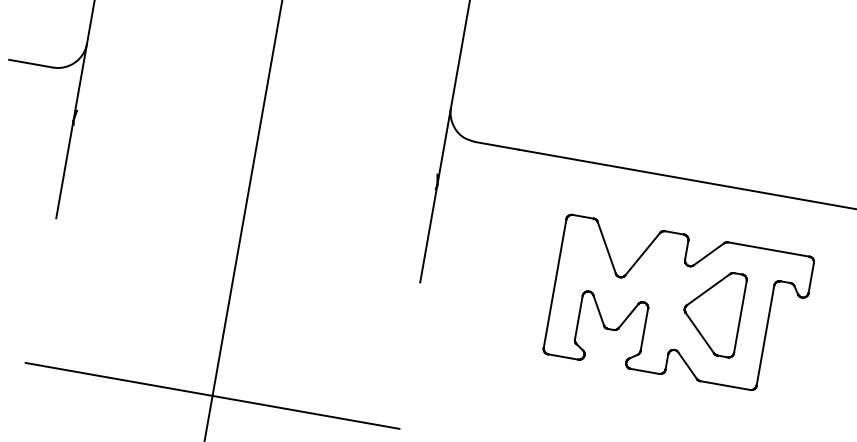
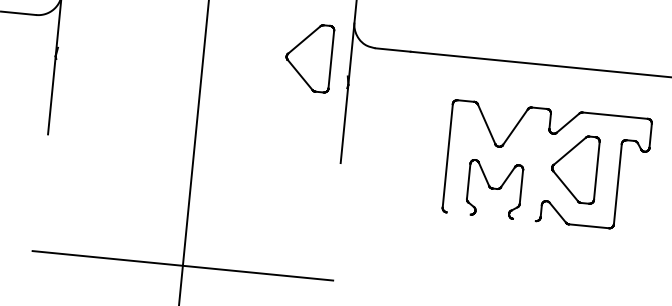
part: (393, 150) -> (311, 60), added
line: (563, 356) -> (458, 213), removed
line: (644, 370) -> (524, 219), removed

